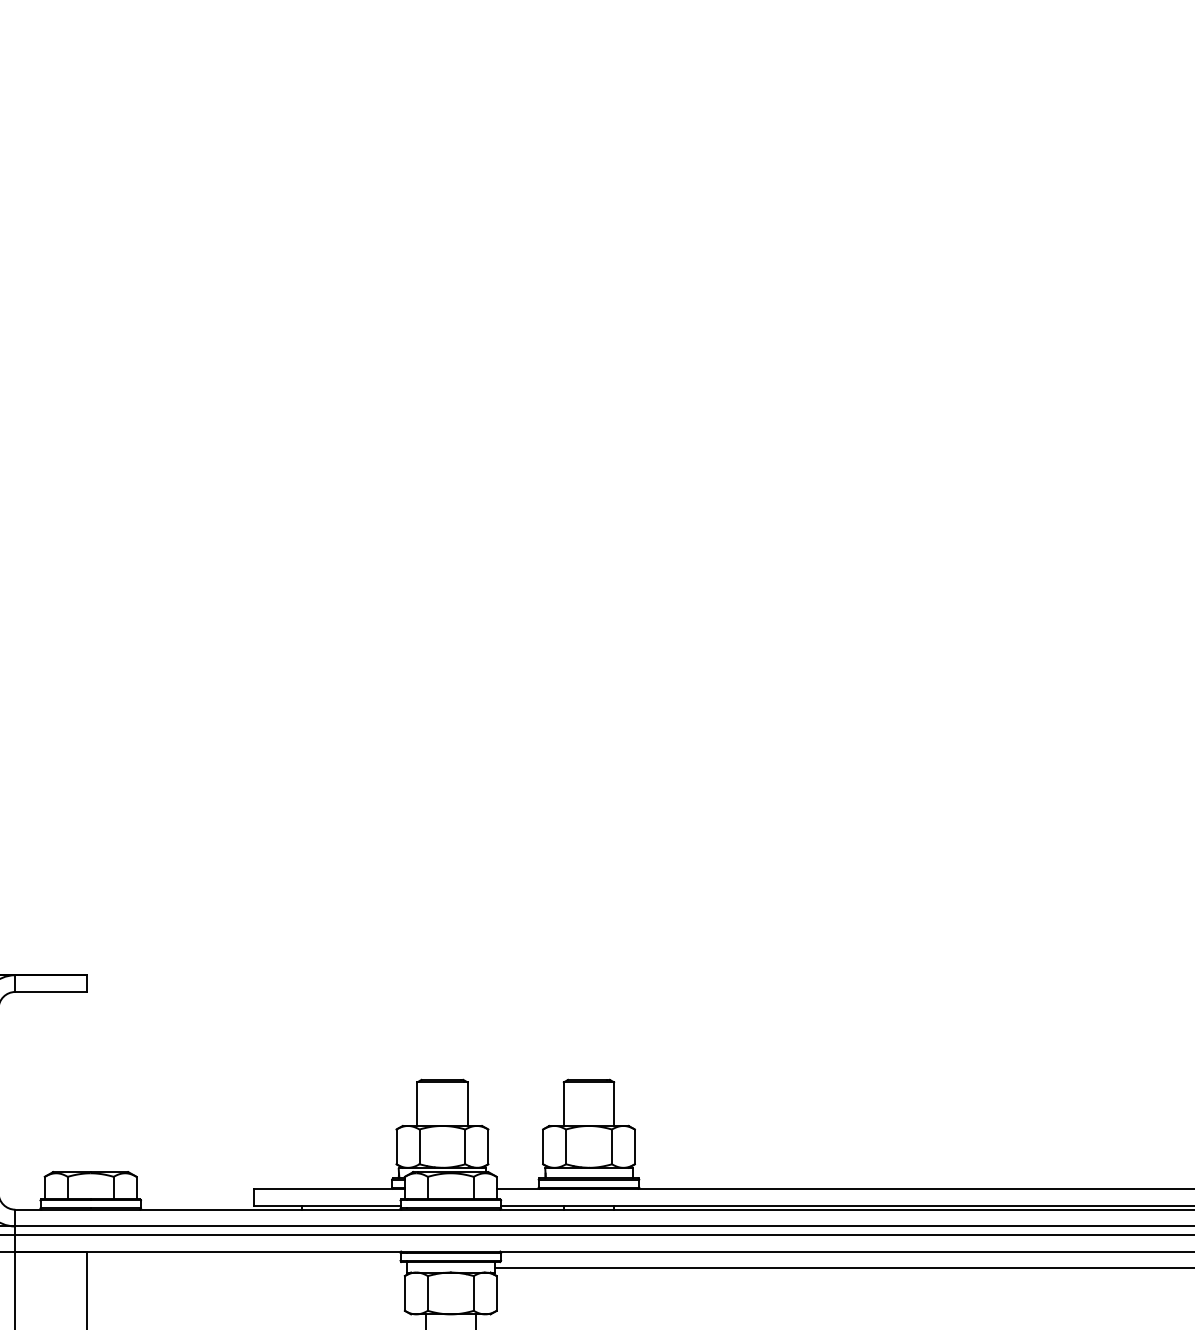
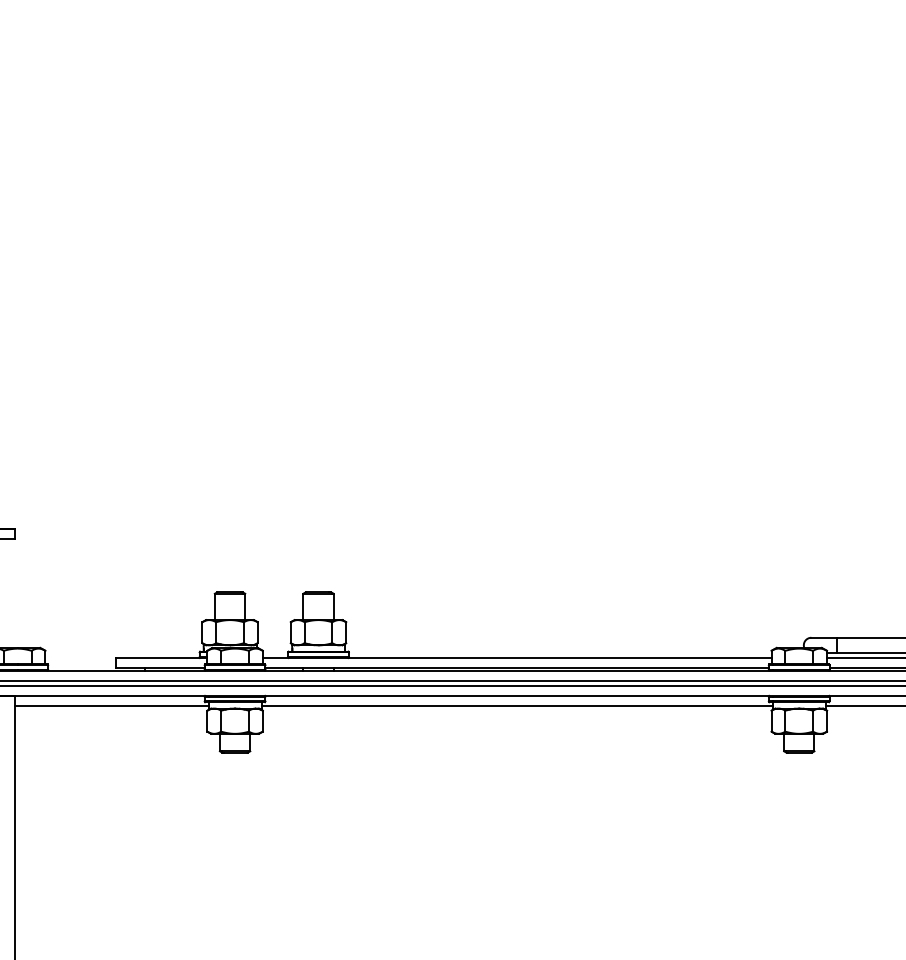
line: (246, 1269) -> (111, 706), added

